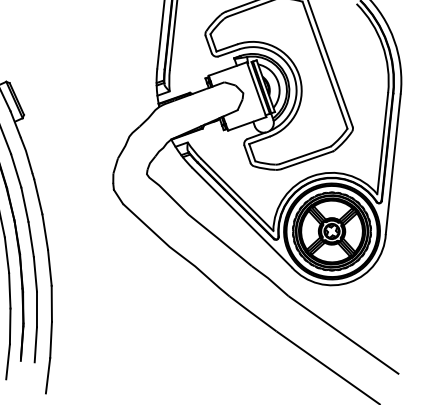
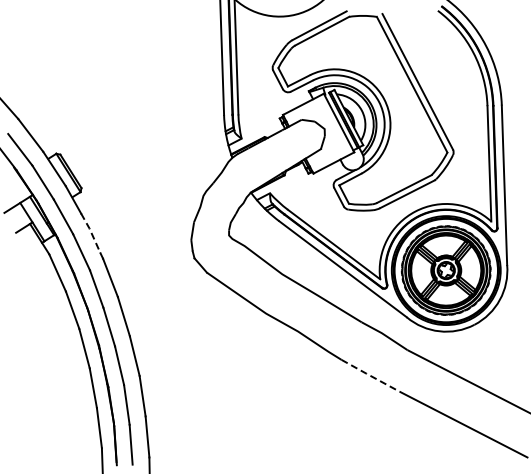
line: (27, 154) -> (91, 232), solid -> dashed
line: (253, 313) -> (370, 375), solid -> dashed

